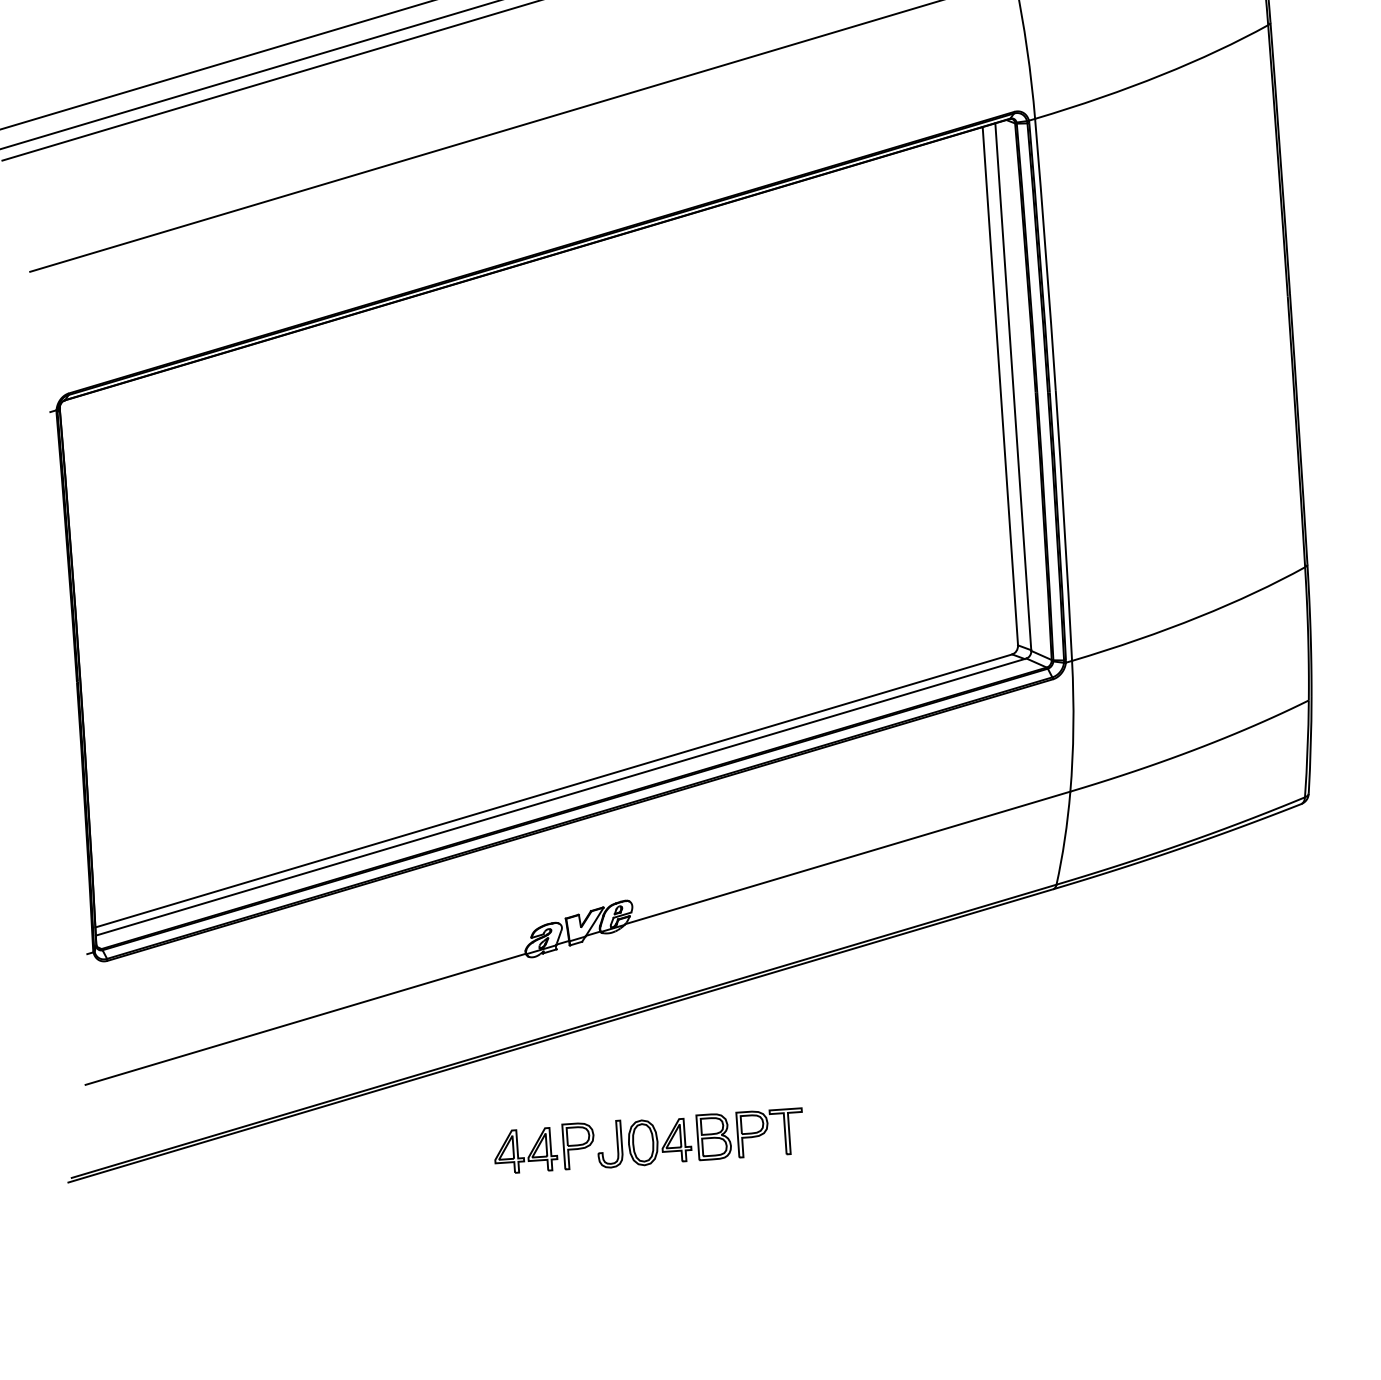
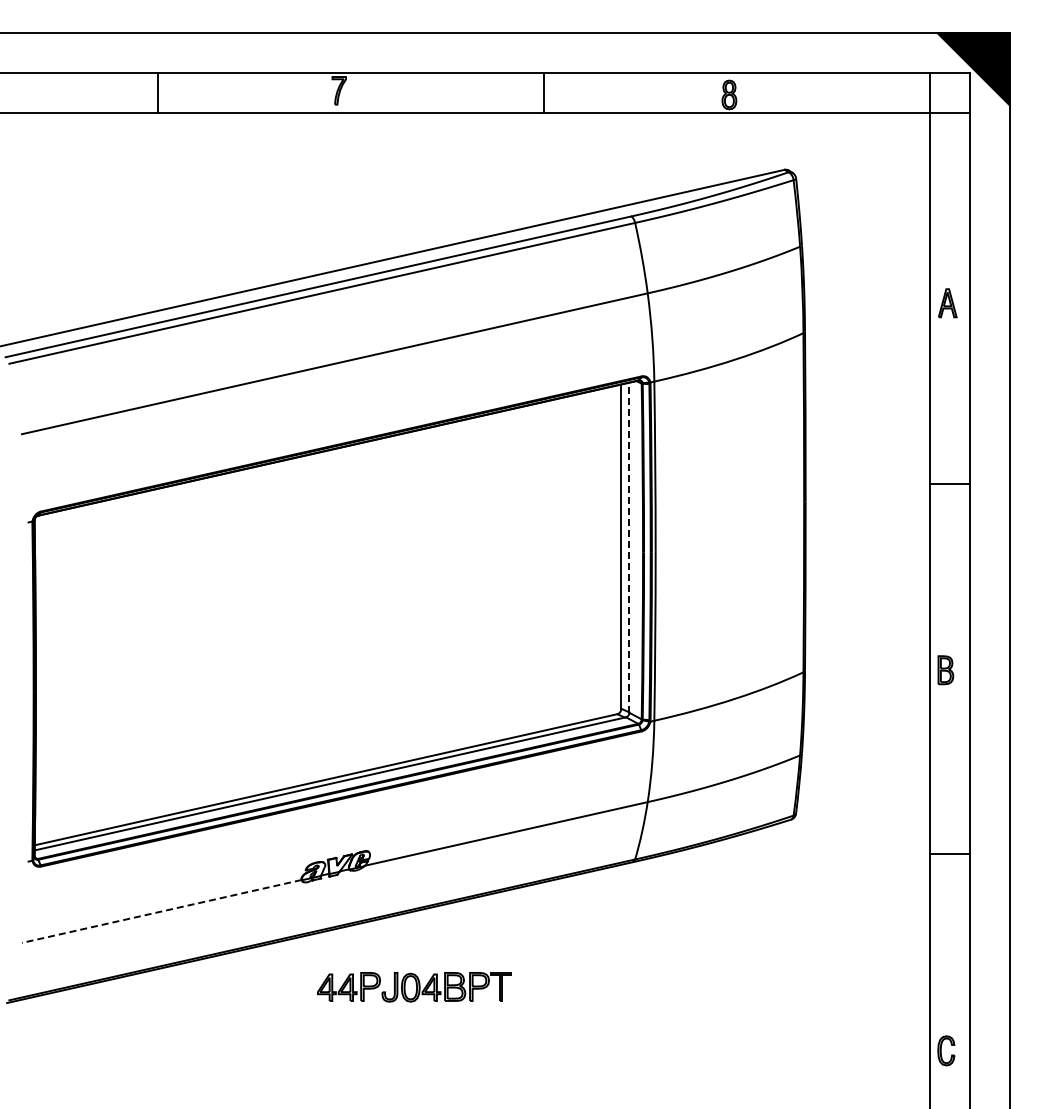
line: (1013, 386) -> (629, 547), solid -> dashed
line: (305, 1019) -> (161, 911), solid -> dashed
part: (649, 1142) -> (414, 987), moved

